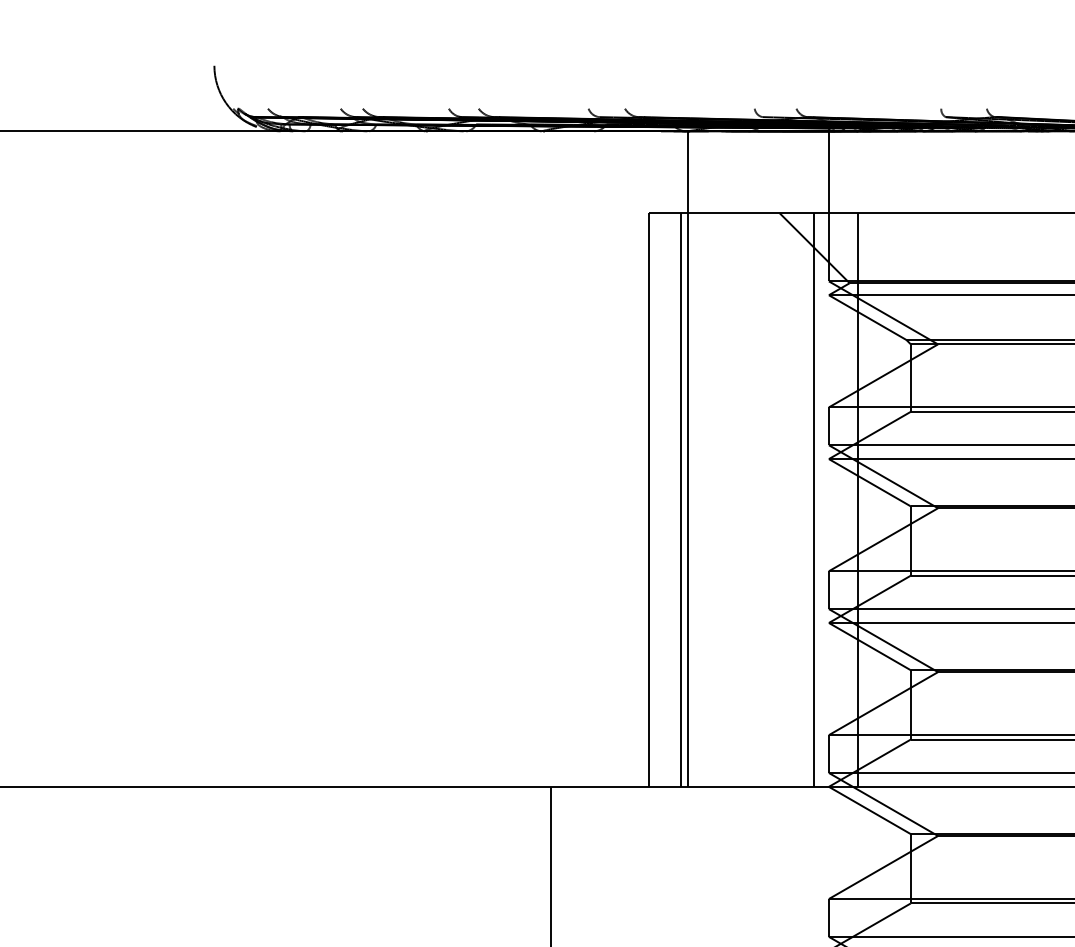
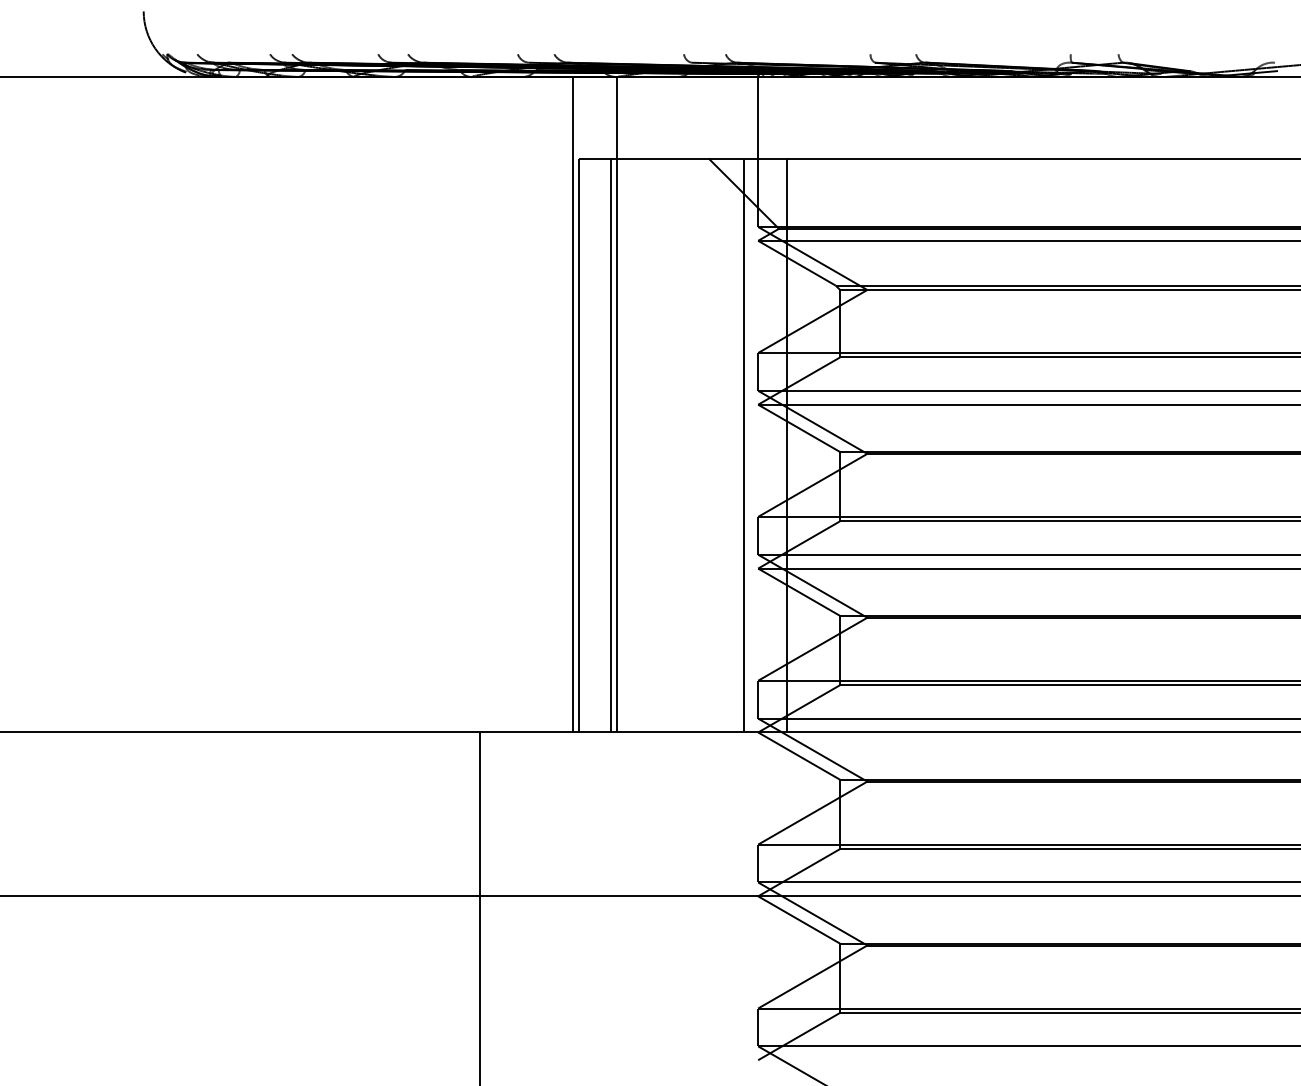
line: (644, 458) -> (573, 404), added

